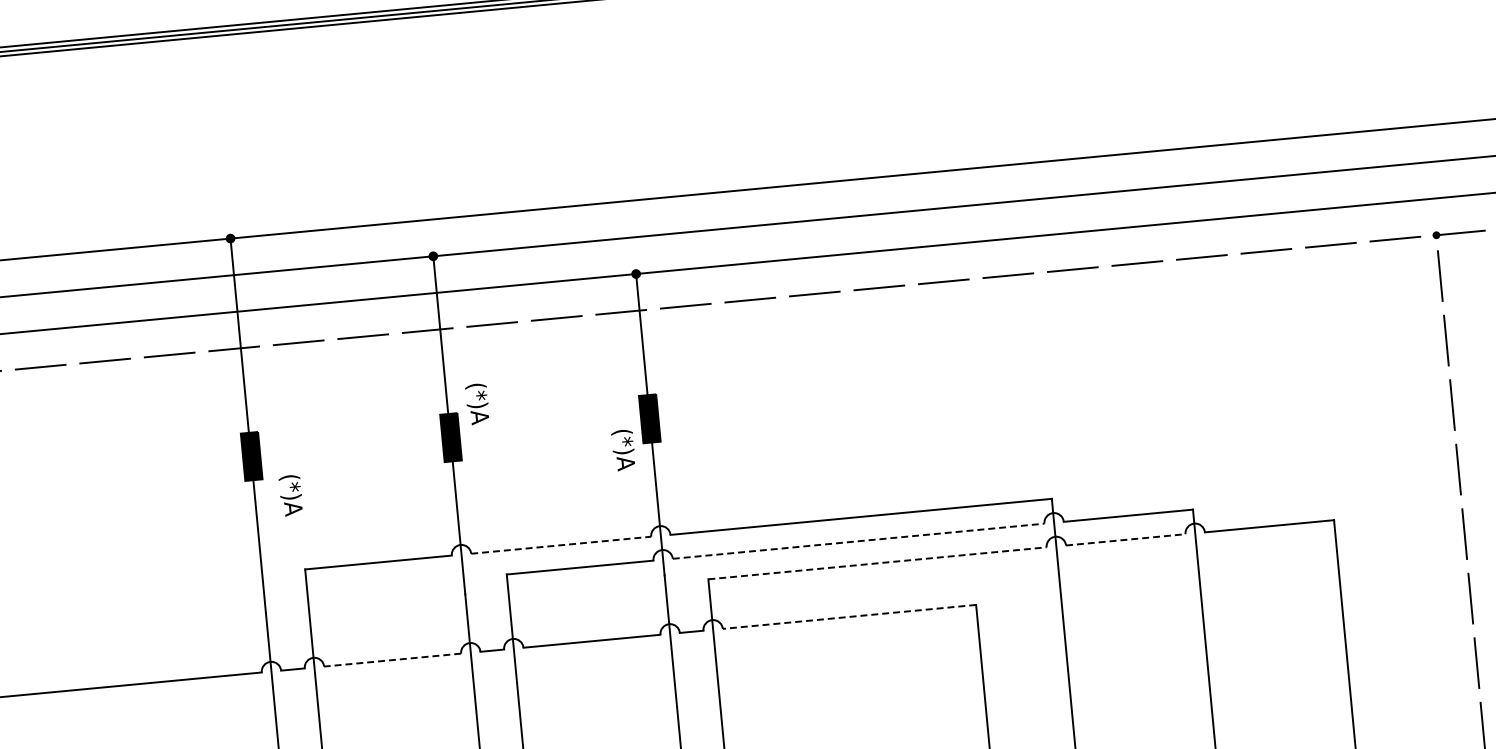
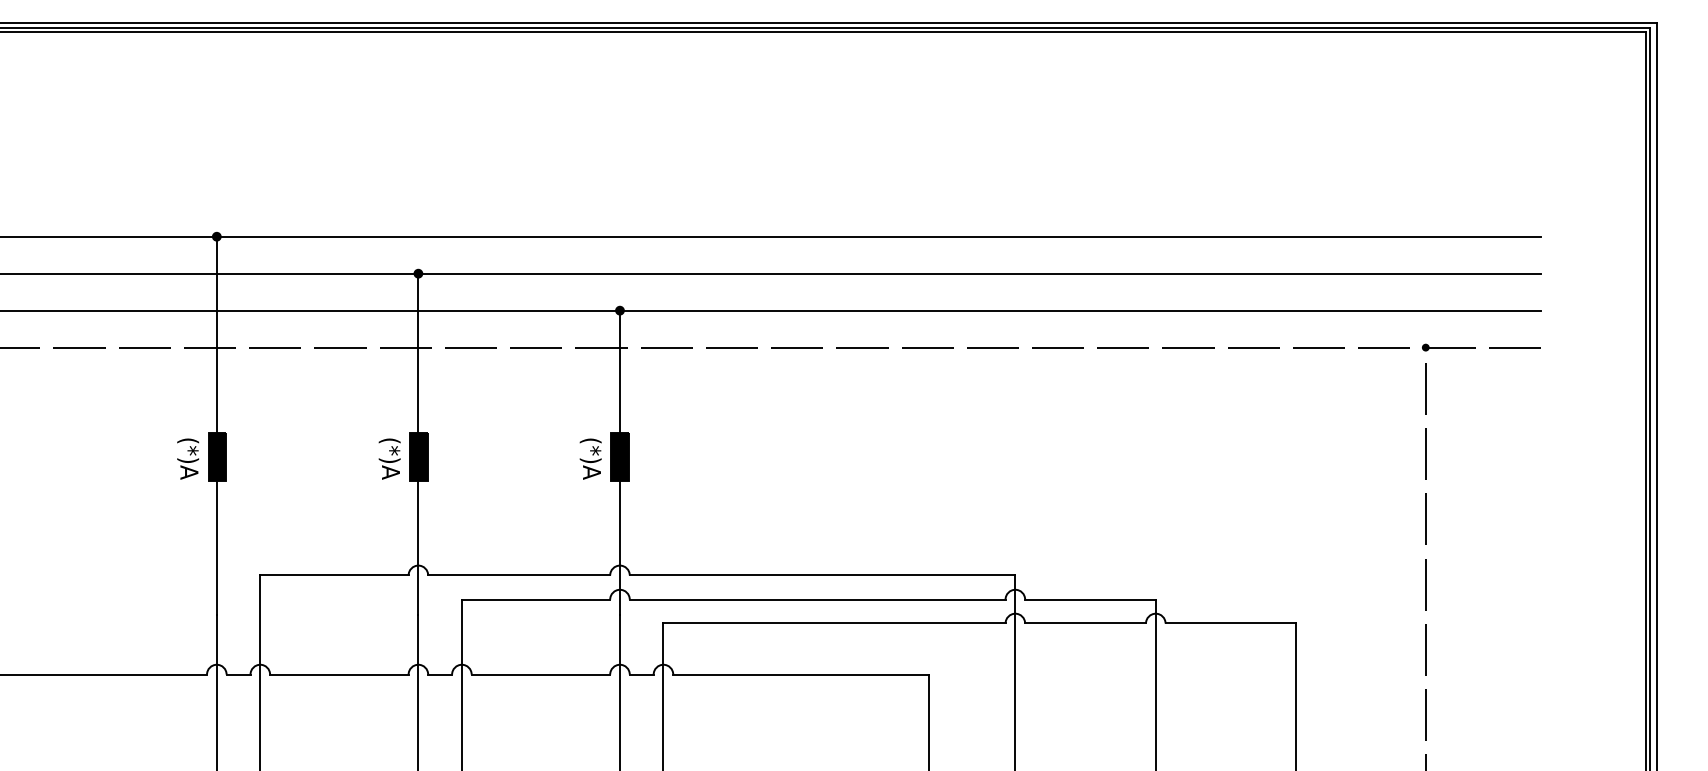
text: (477, 403) -> (389, 458), moved
text: (623, 449) -> (590, 458), moved
text: (291, 495) -> (188, 458), moved
line: (1126, 539) -> (1086, 623), dashed -> solid
line: (858, 541) -> (817, 599), dashed -> solid
line: (561, 545) -> (519, 575), dashed -> solid
line: (878, 563) -> (835, 623), dashed -> solid
line: (848, 616) -> (800, 674), dashed -> solid
line: (391, 660) -> (338, 674), dashed -> solid

